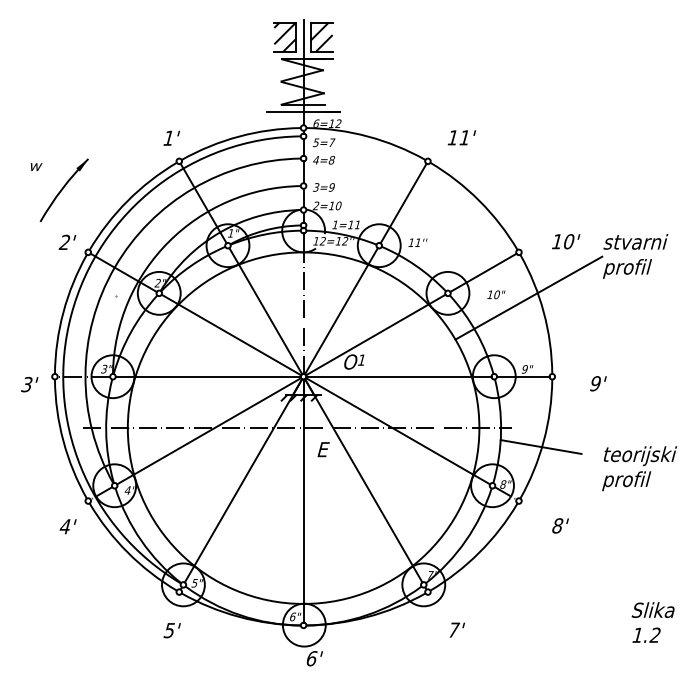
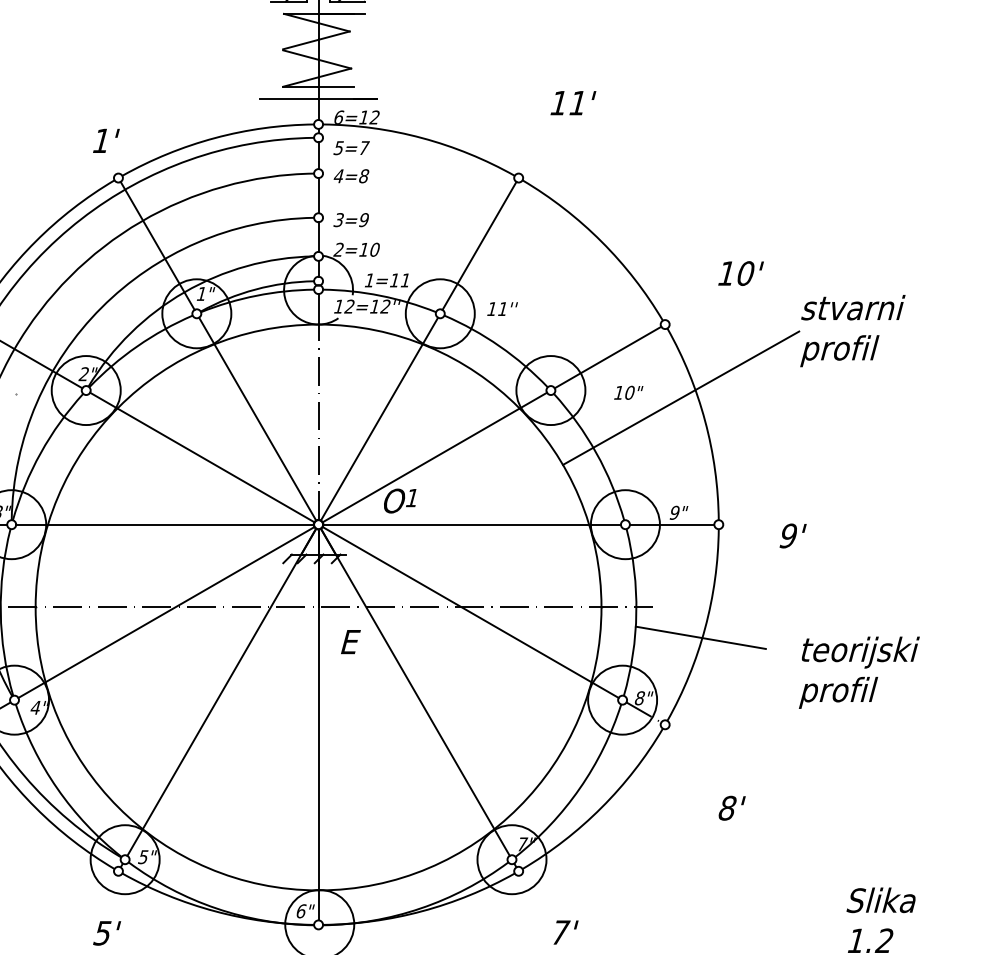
text: (461, 137) -> (572, 102), moved
text: (566, 241) -> (741, 273), moved
text: (560, 525) -> (732, 807), moved

